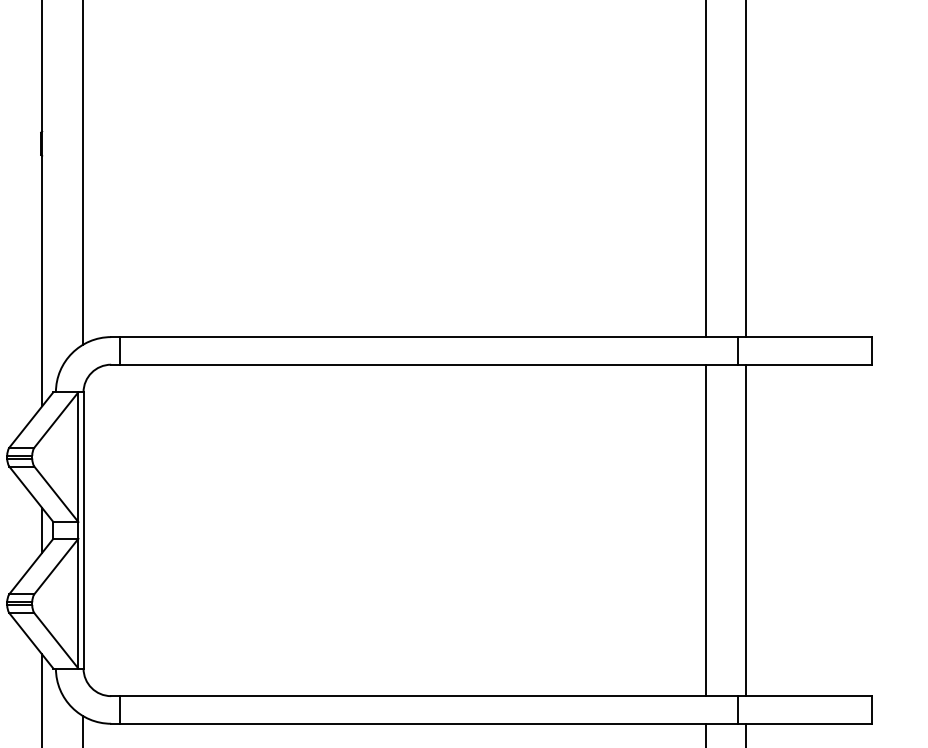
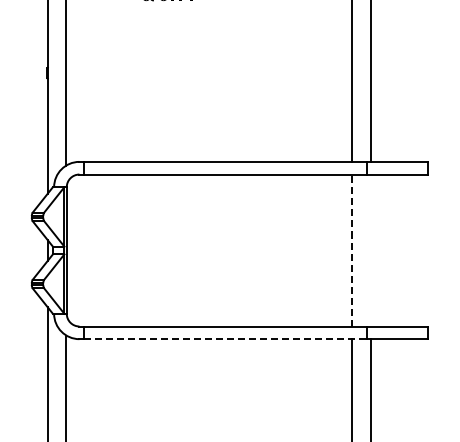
line: (706, 530) -> (352, 250), solid -> dashed
line: (746, 530) -> (370, 250), removed
line: (429, 724) -> (225, 339), solid -> dashed

